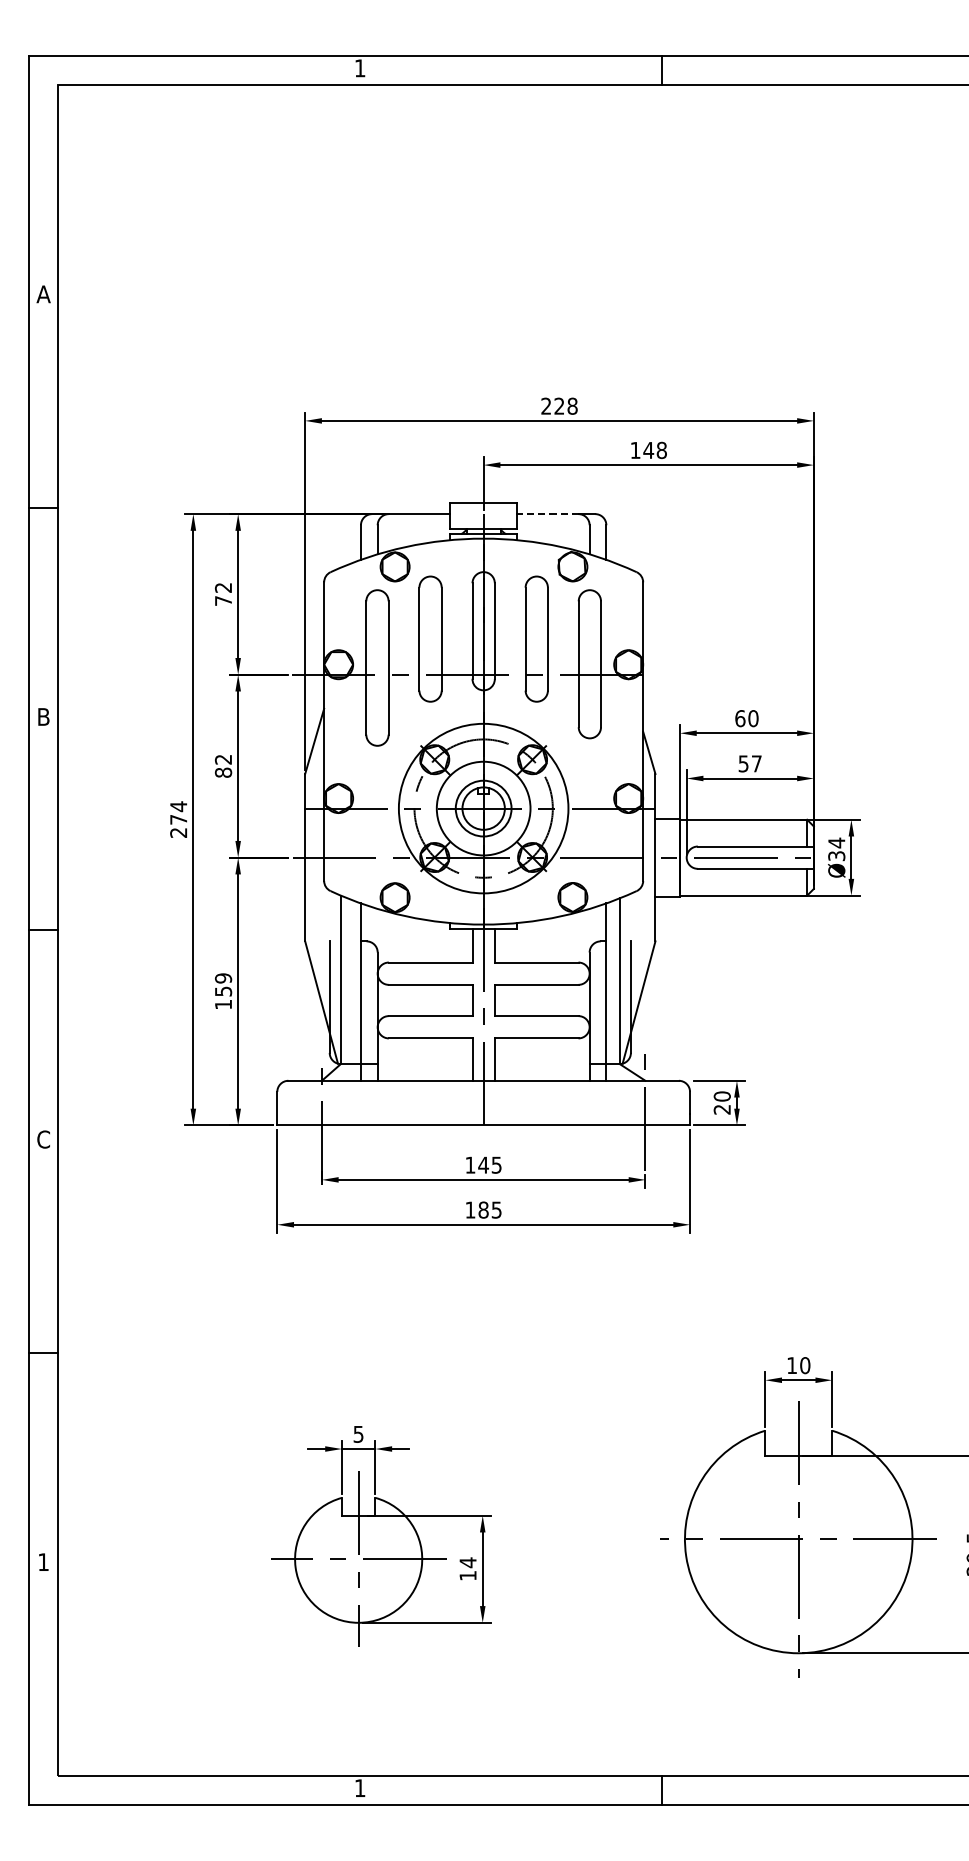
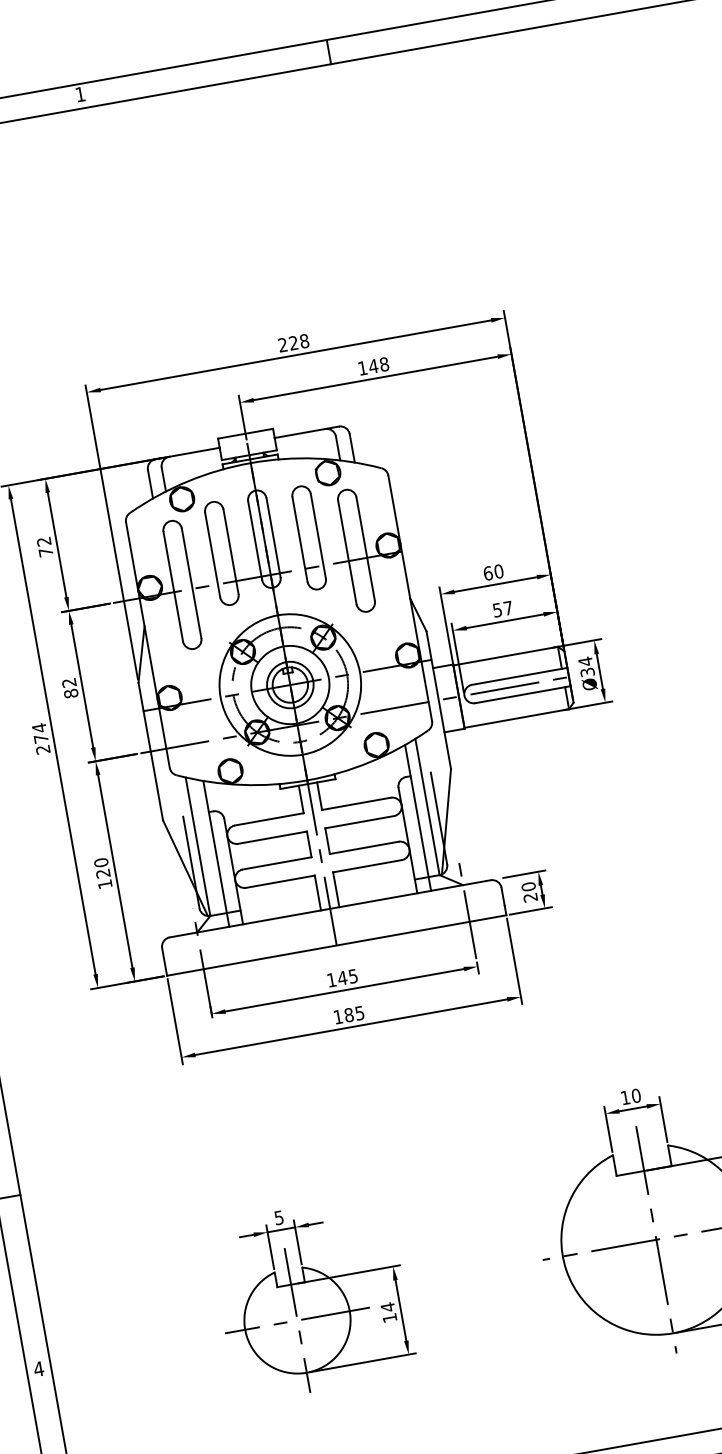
line: (547, 514) -> (299, 433), dashed -> solid
text: (223, 984) -> (102, 867), 159 -> 120
text: (43, 1561) -> (38, 1368), 1 -> 4

